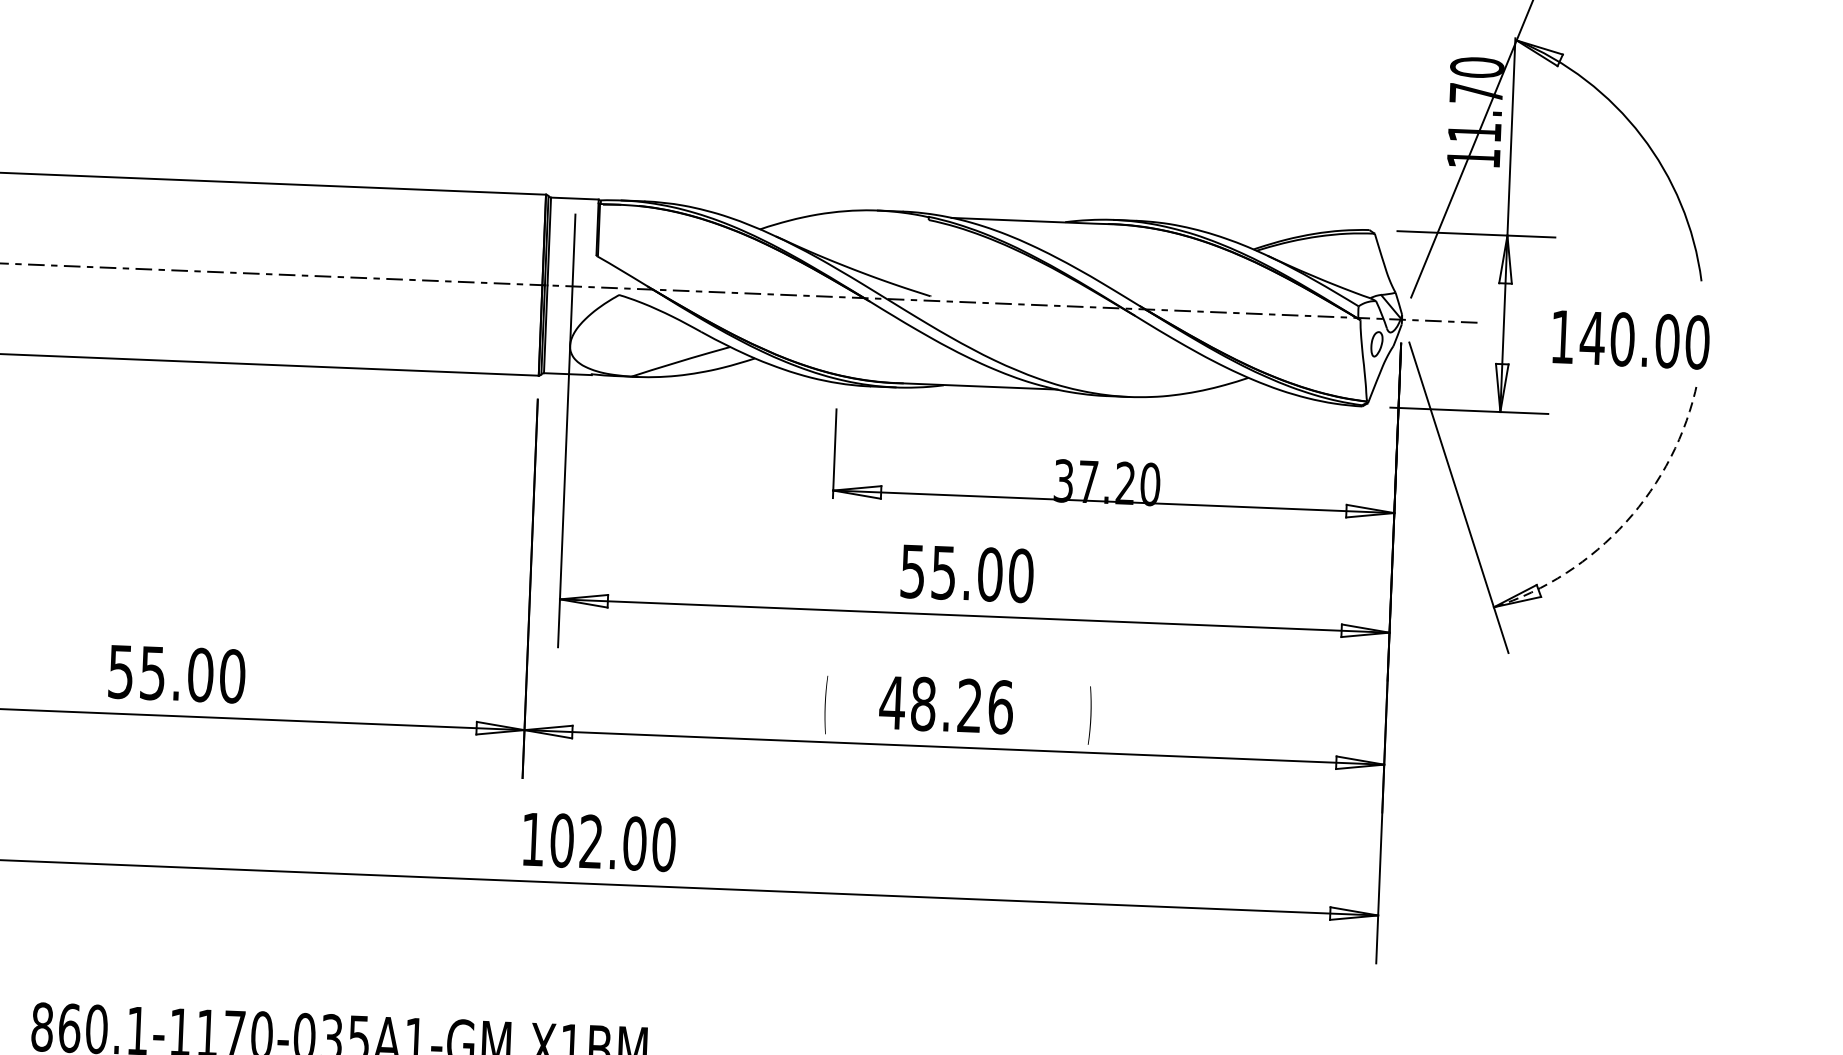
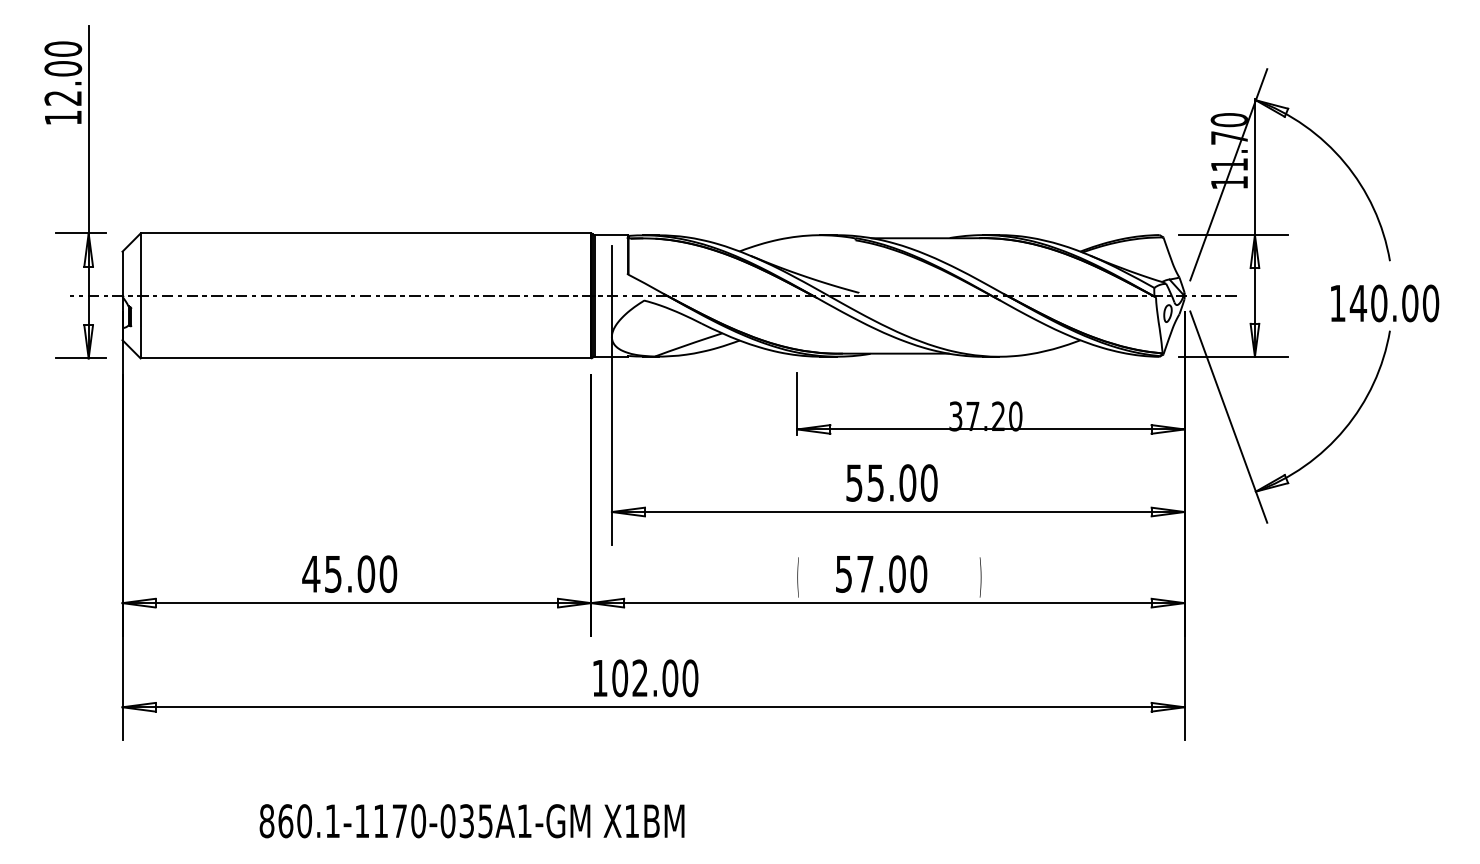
text: (1631, 339) -> (1385, 303), moved
arc: (1625, 522) -> (1344, 429), dashed -> solid
text: (121, 672) -> (311, 574), 55.00 -> 45.00
text: (946, 704) -> (881, 573), 48.26 -> 57.00

